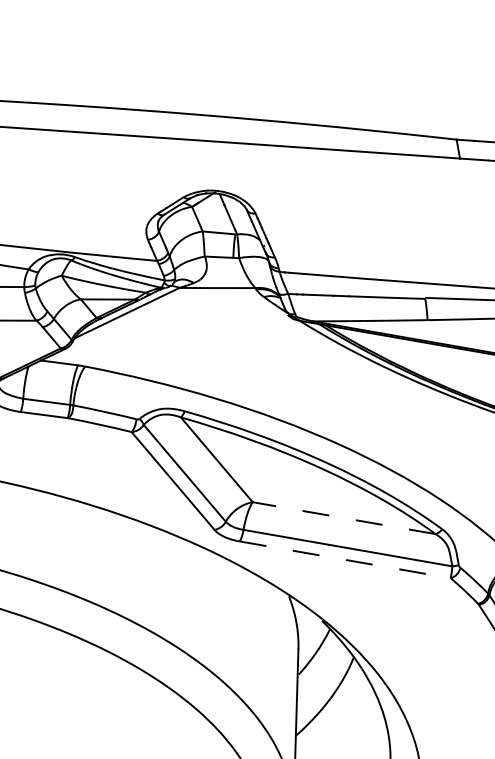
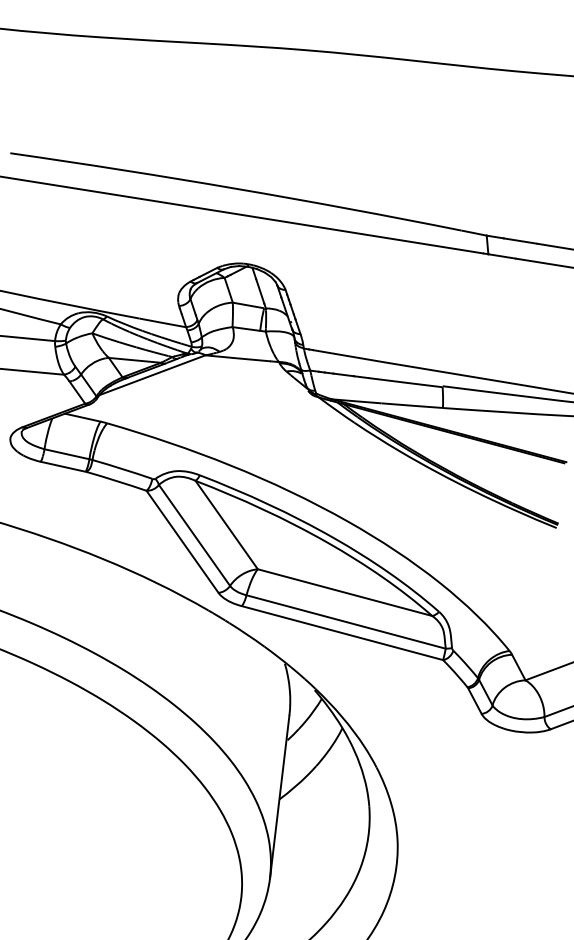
line: (343, 518) -> (344, 592), dashed -> solid
line: (345, 560) -> (342, 633), dashed -> solid

